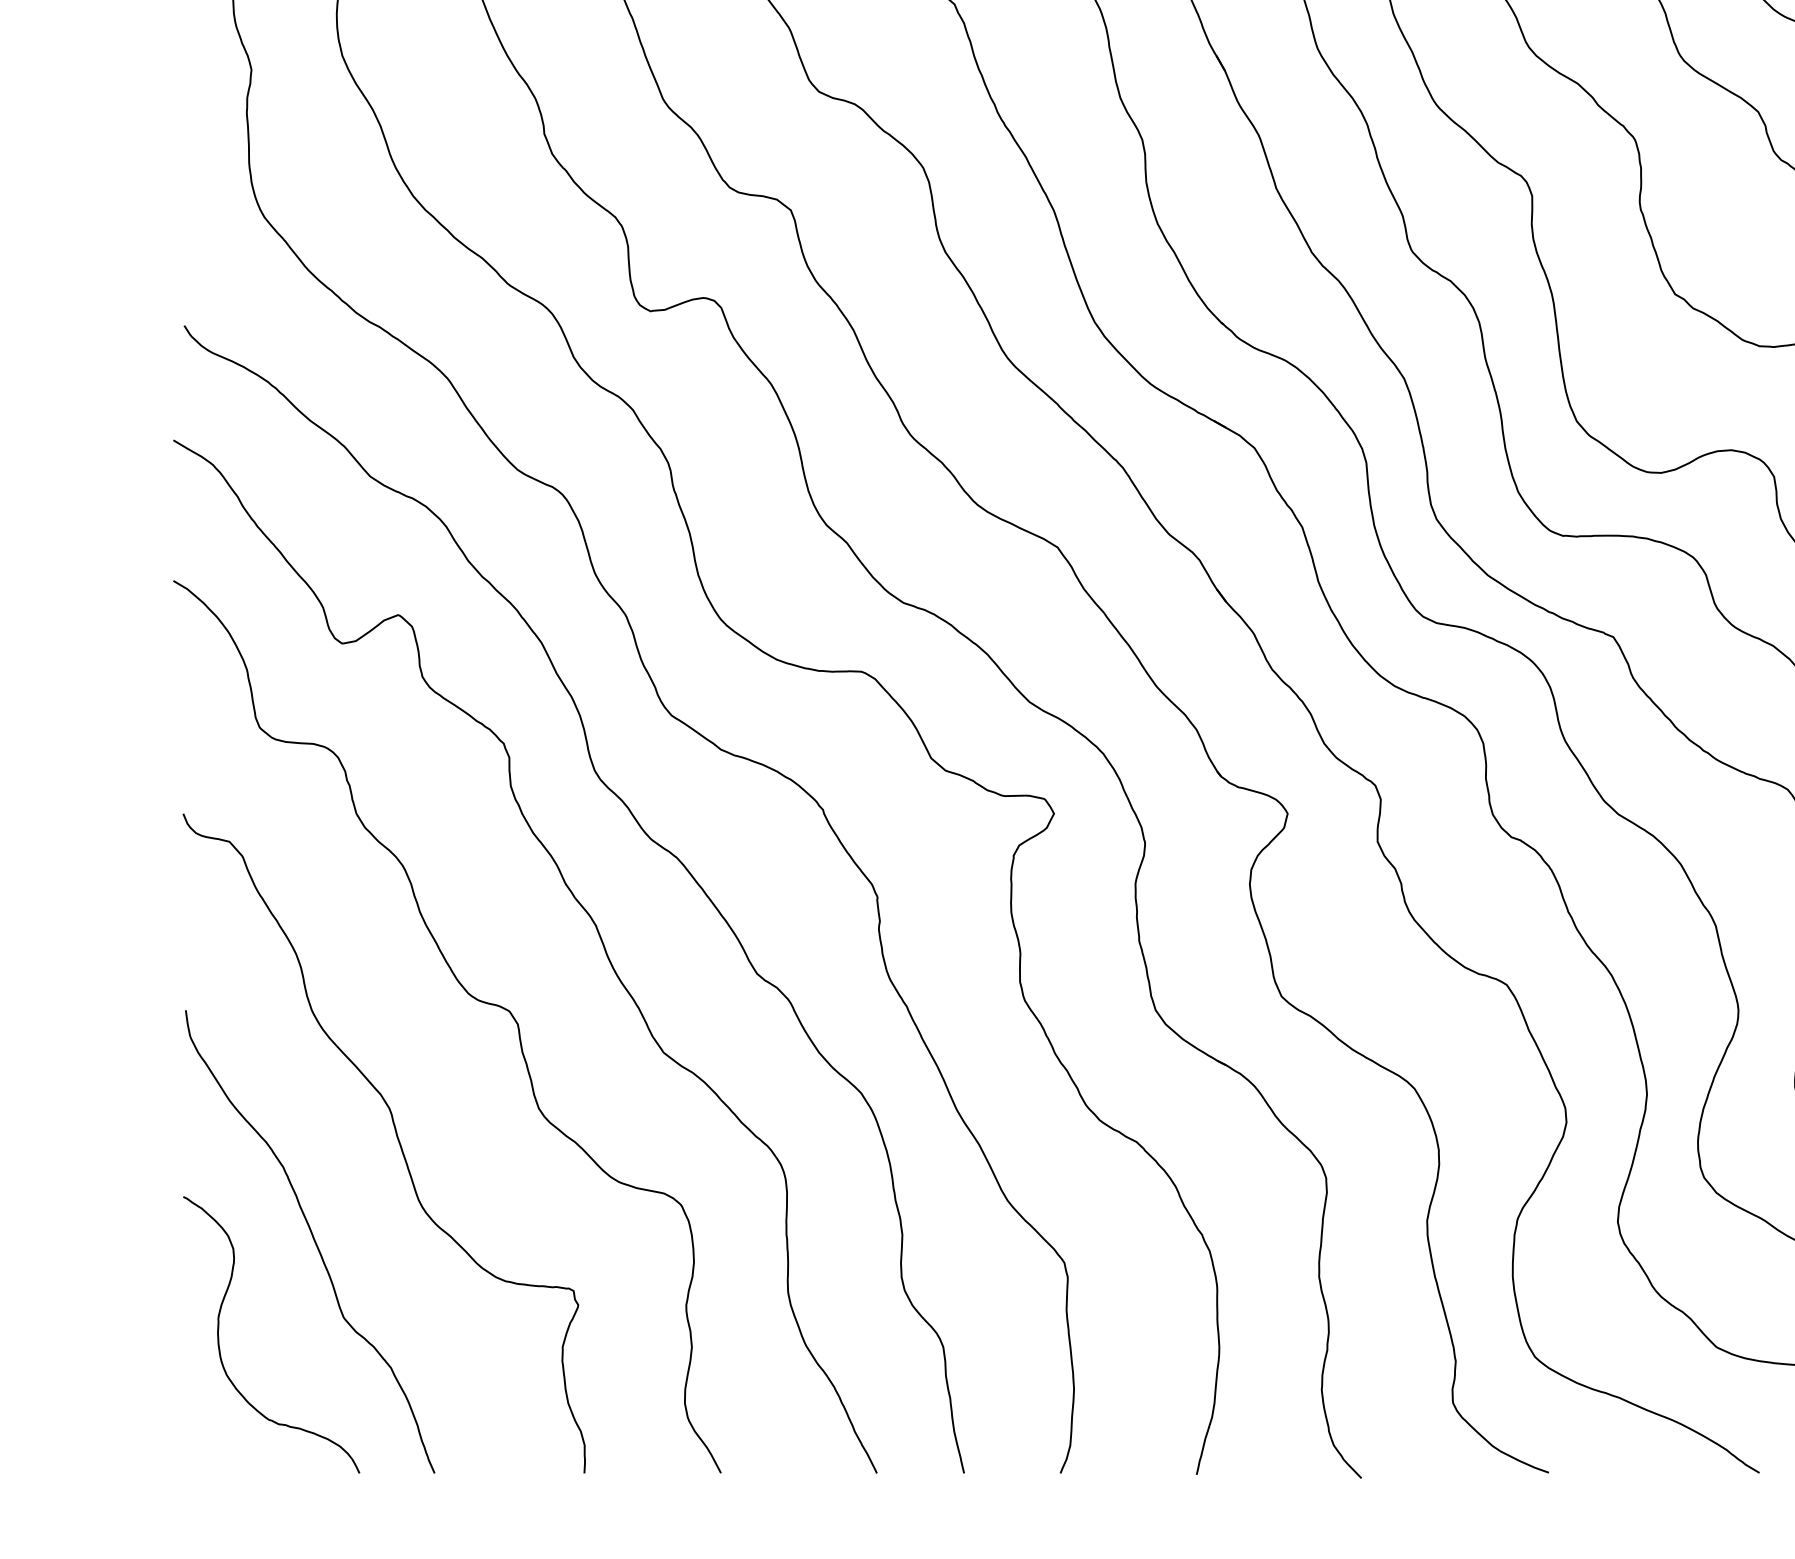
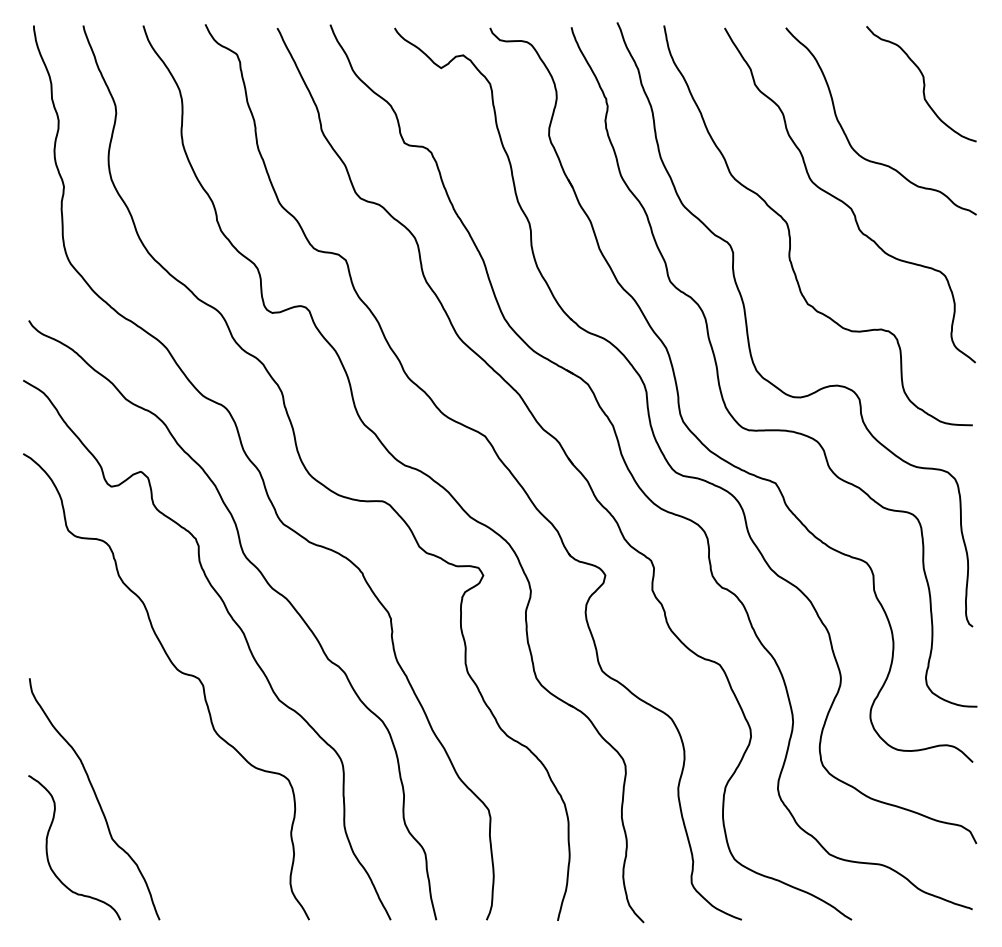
curve: (395, 1139) -> (139, 745), removed

